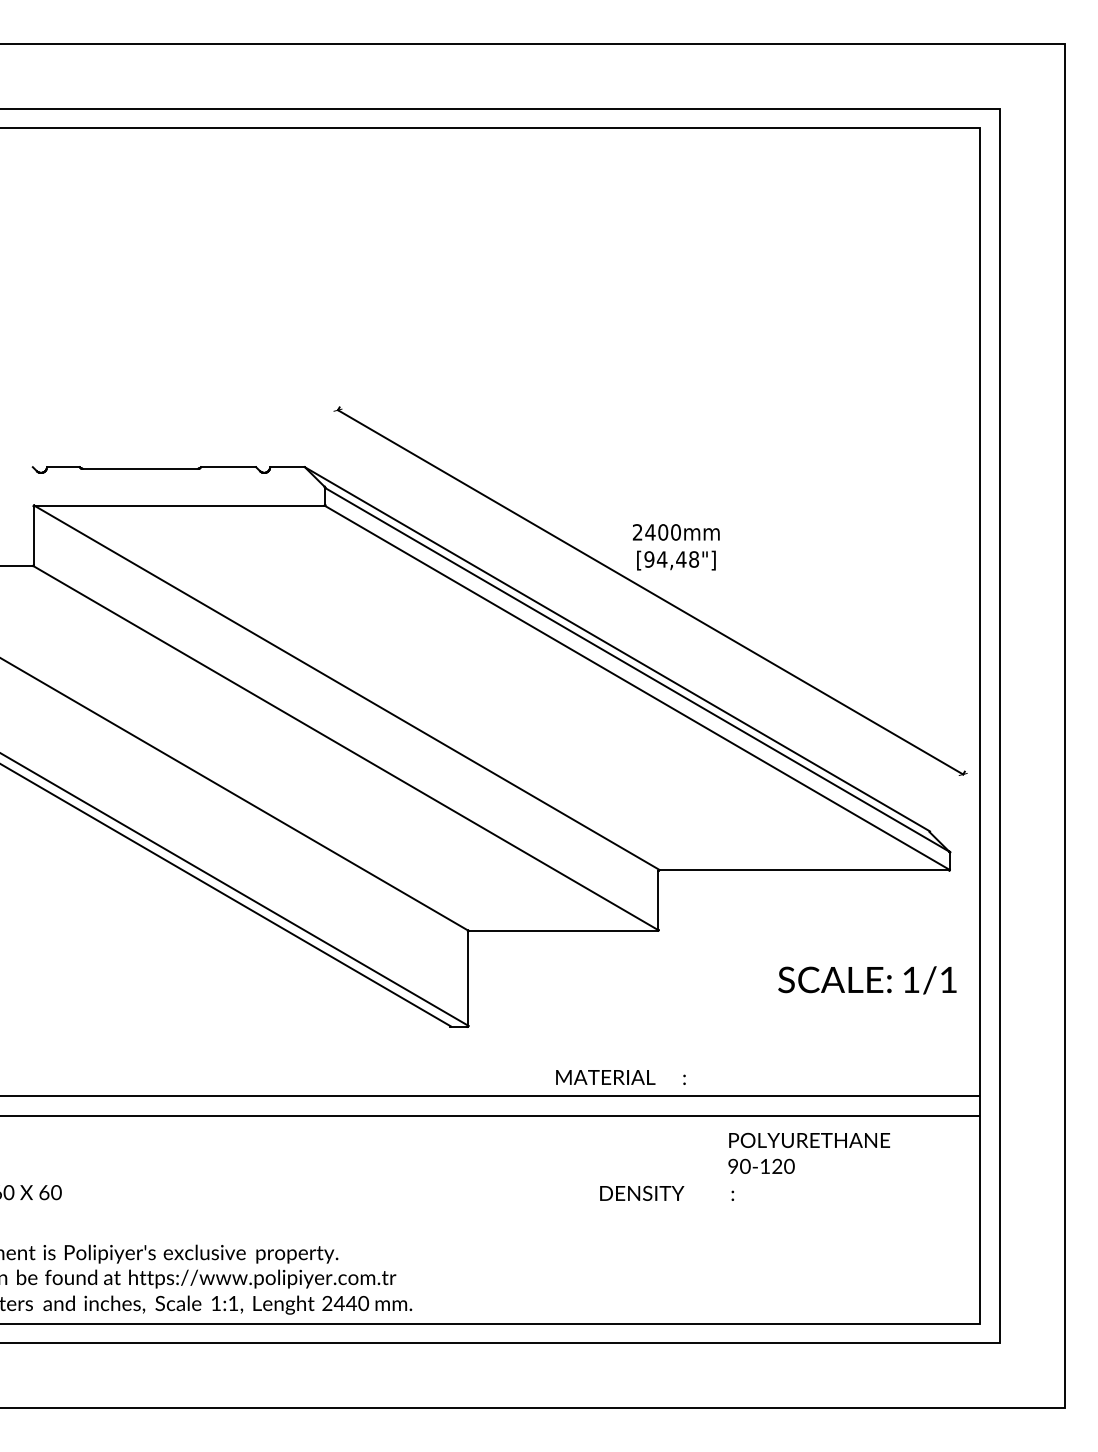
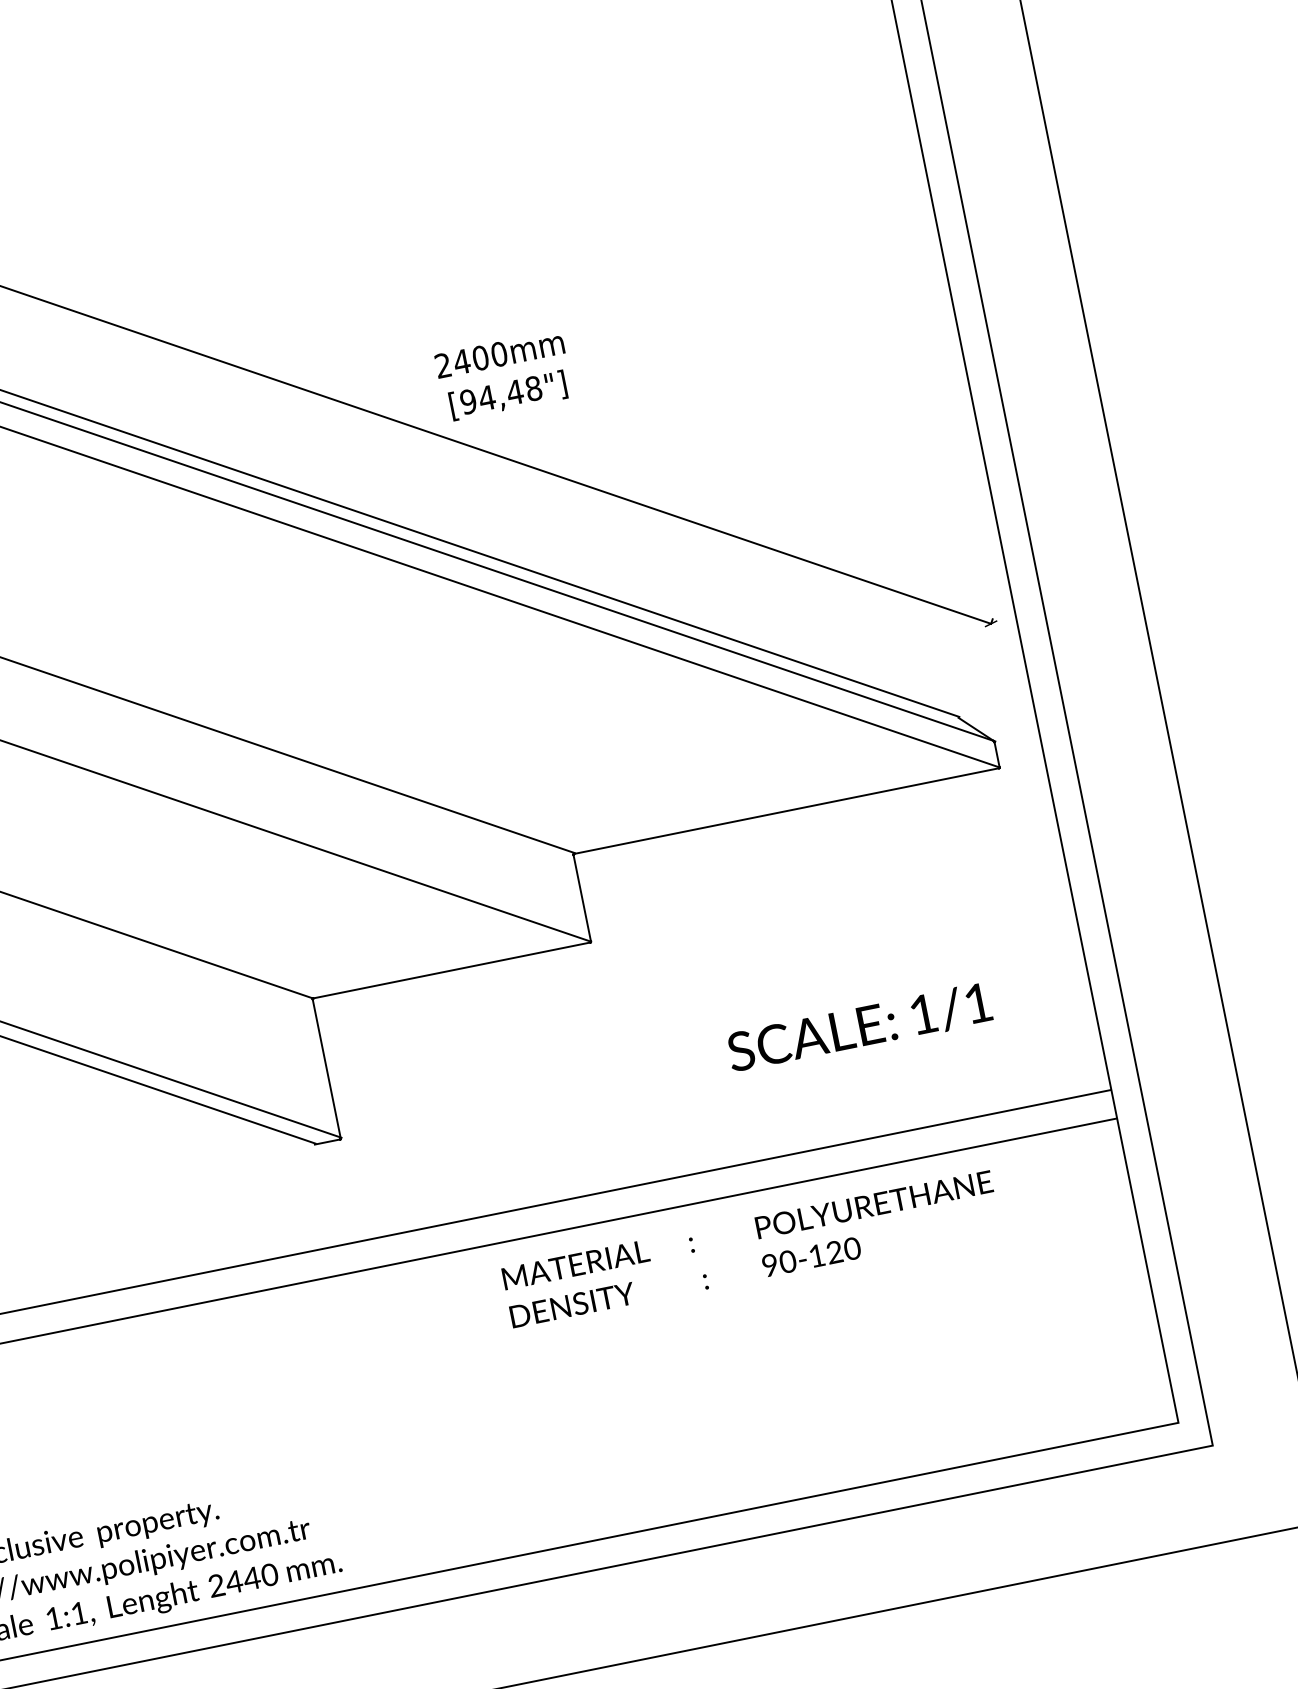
text: (867, 980) -> (859, 1028), moved
text: (620, 1077) -> (597, 1260), moved
text: (667, 1192) -> (609, 1296), moved

